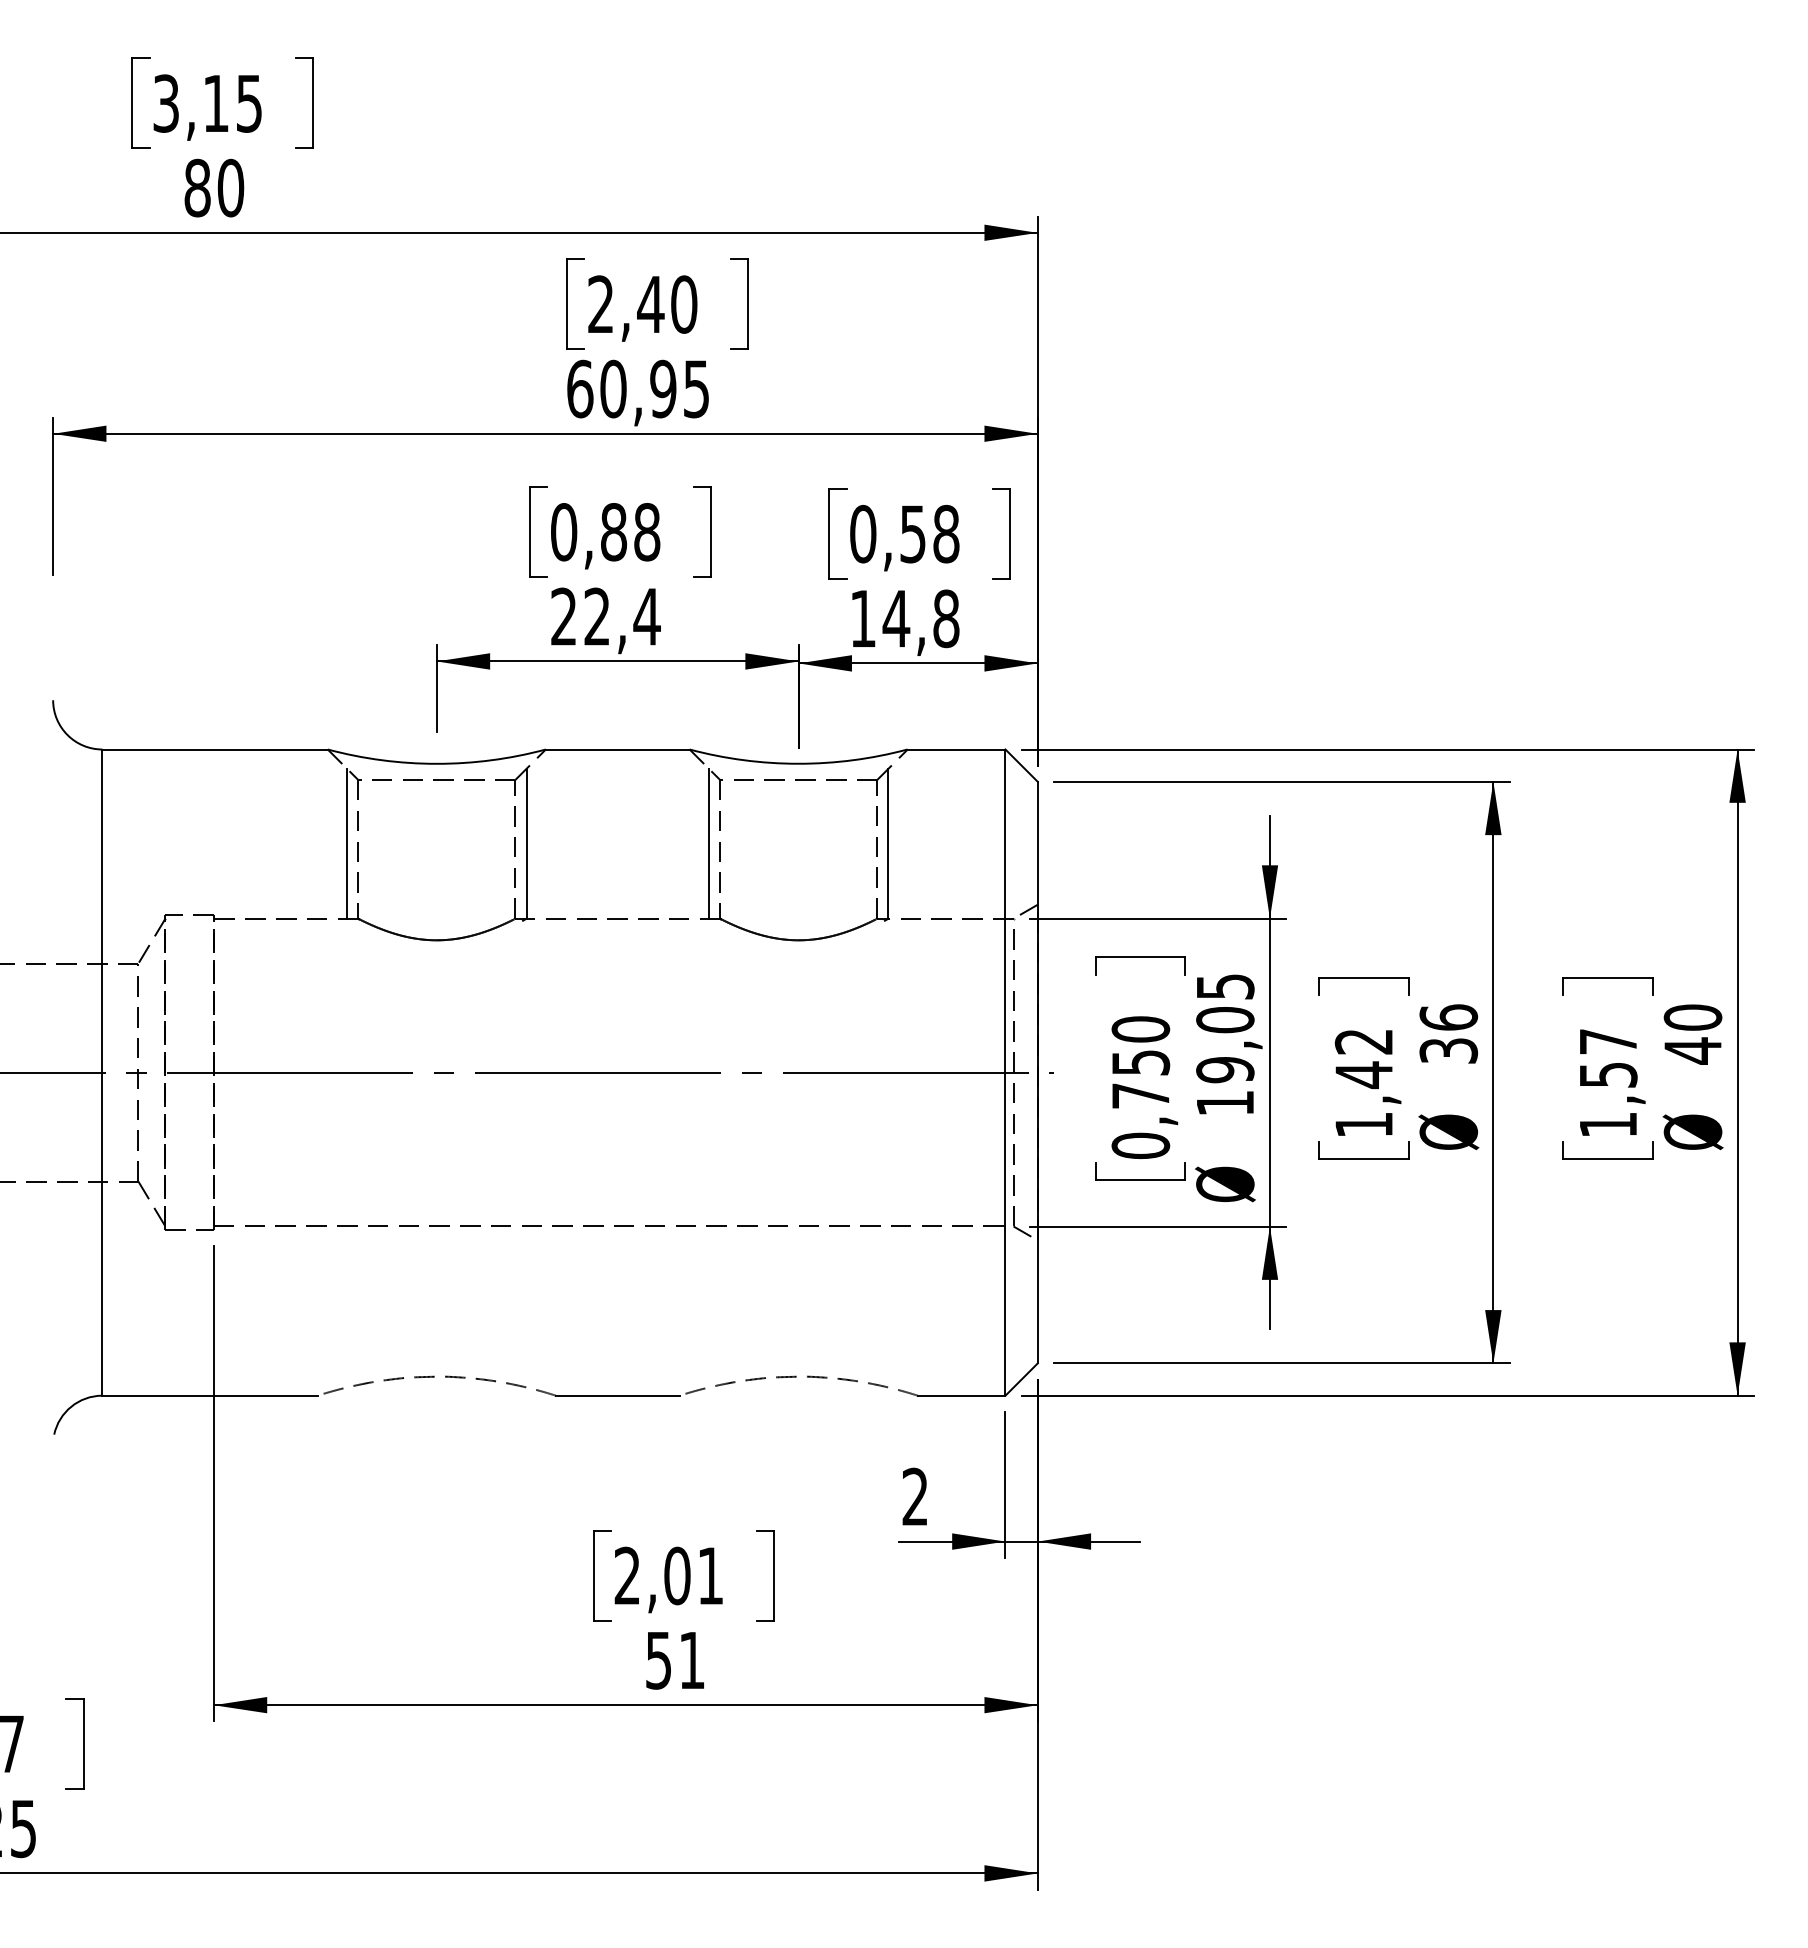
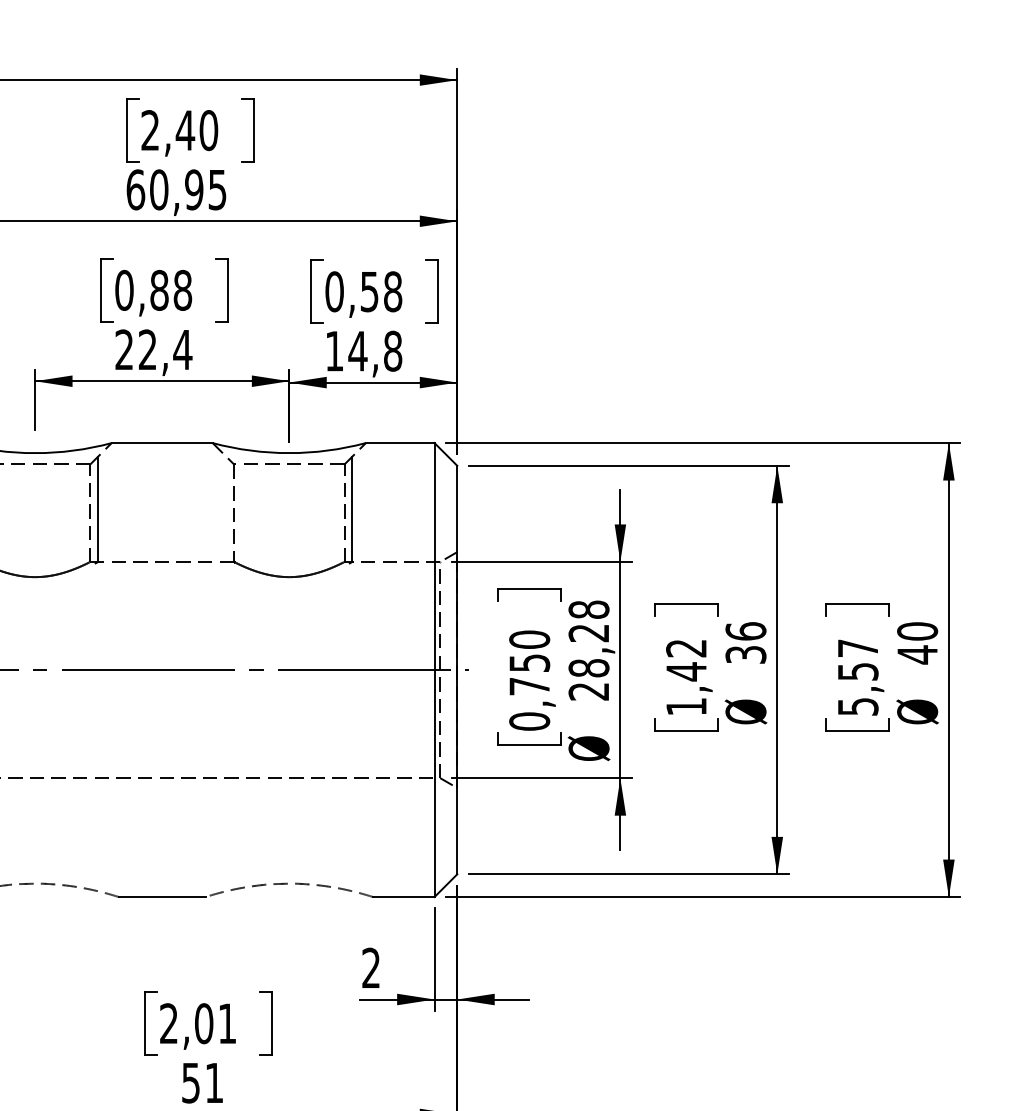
line: (708, 843) -> (225, 509), removed
text: (1225, 1044) -> (589, 650), 19,05 -> 28,28
text: (1608, 1124) -> (858, 706), 1,57 -> 5,57

